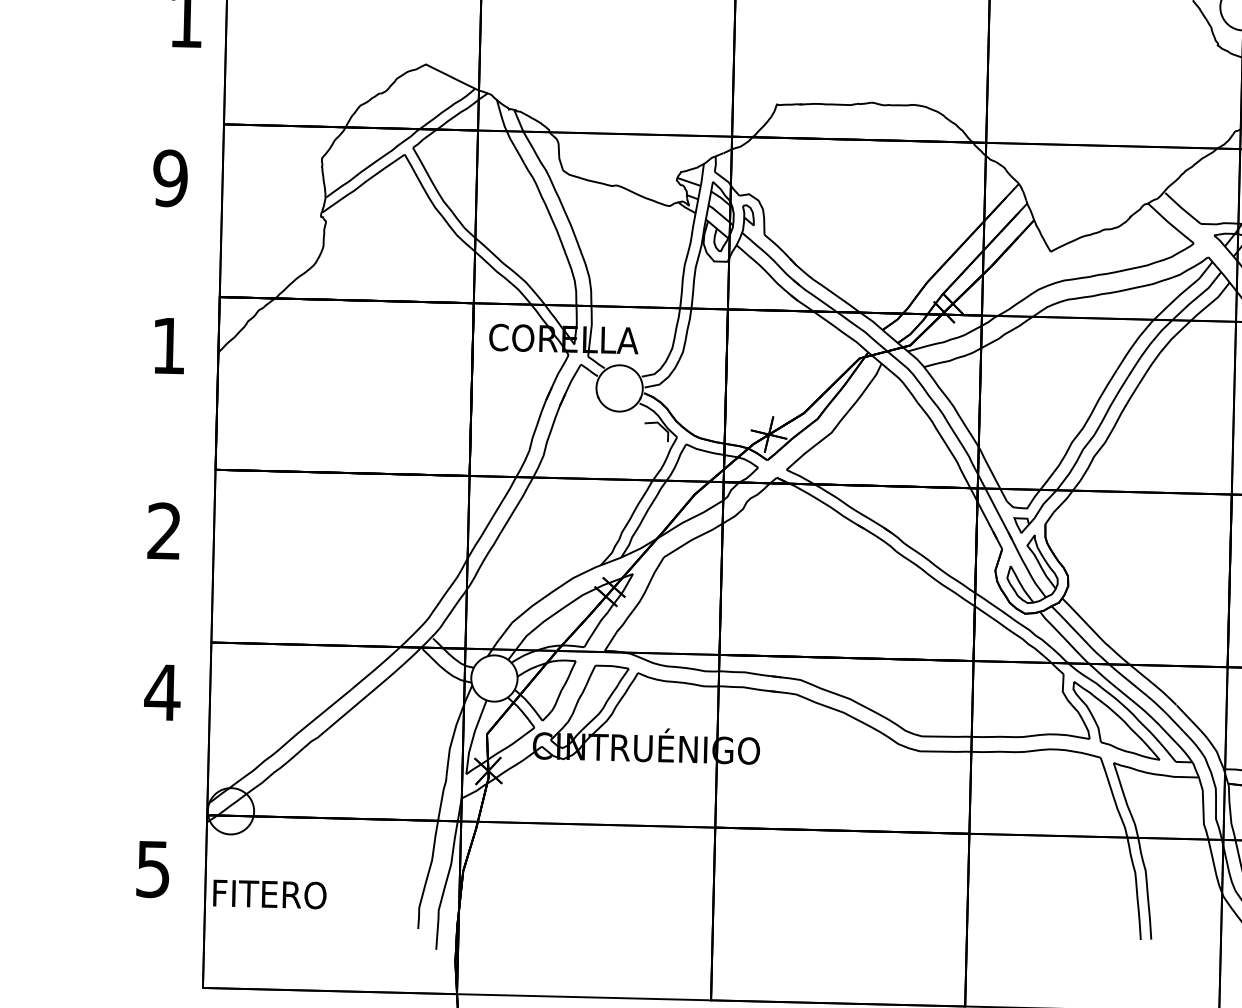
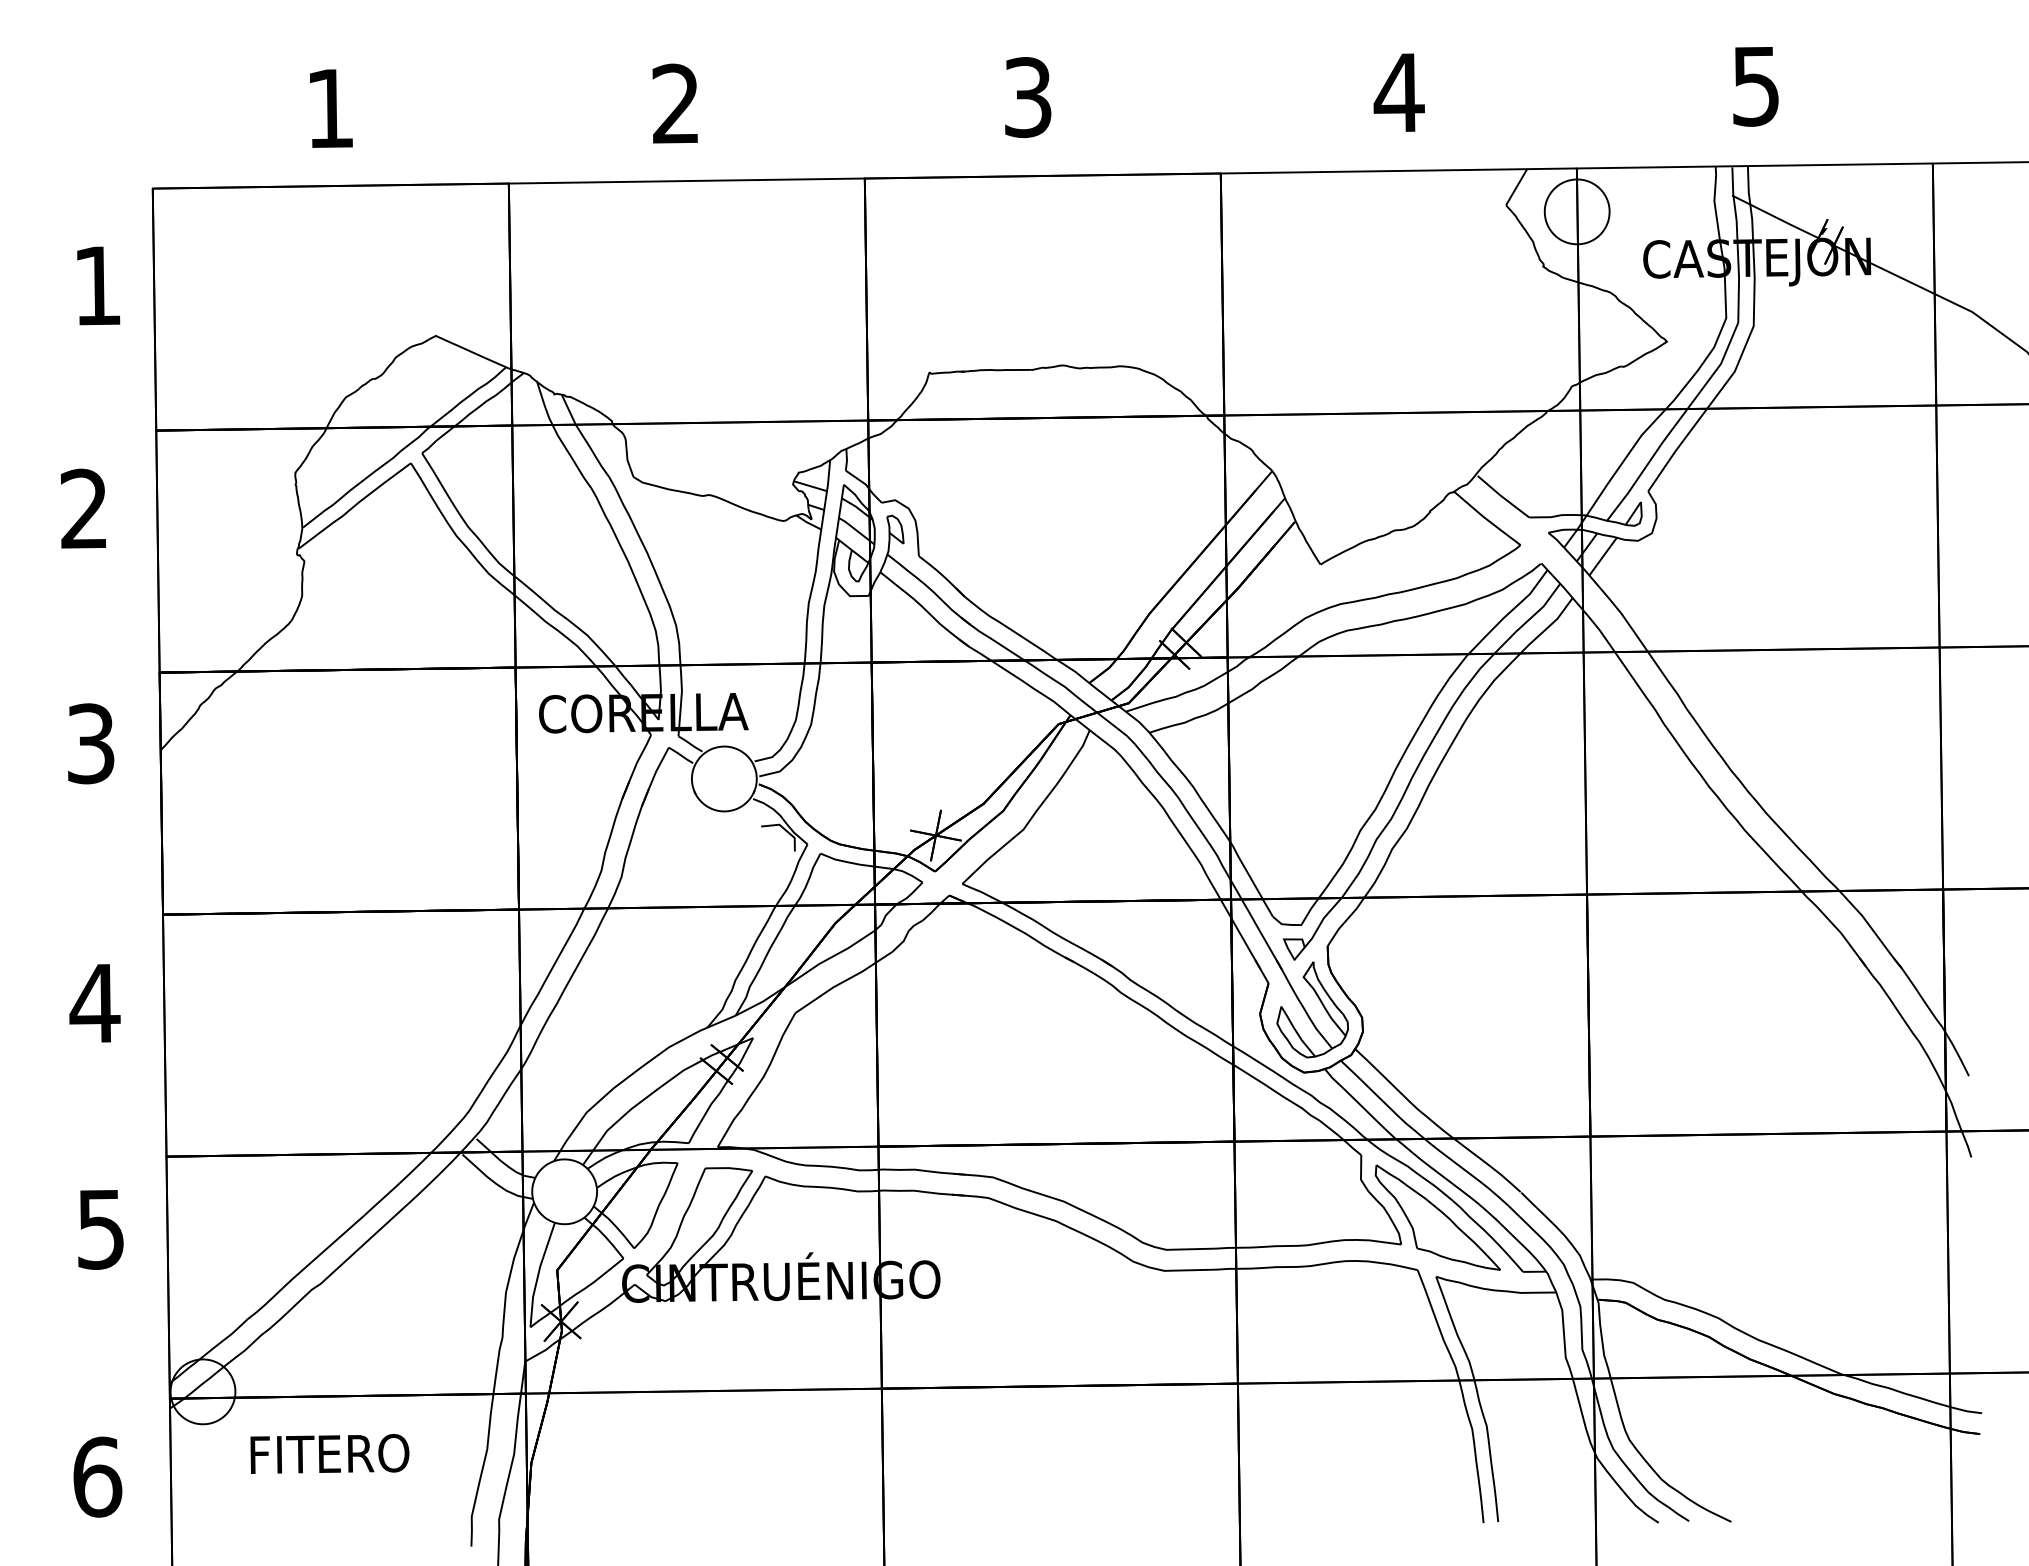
text: (169, 177) -> (83, 508), 9 -> 2
text: (169, 345) -> (91, 743), 1 -> 3
text: (164, 530) -> (94, 1002), 2 -> 4
text: (162, 692) -> (100, 1229), 4 -> 5
text: (153, 868) -> (97, 1476), 5 -> 6
text: (269, 893) -> (329, 1453), moved

